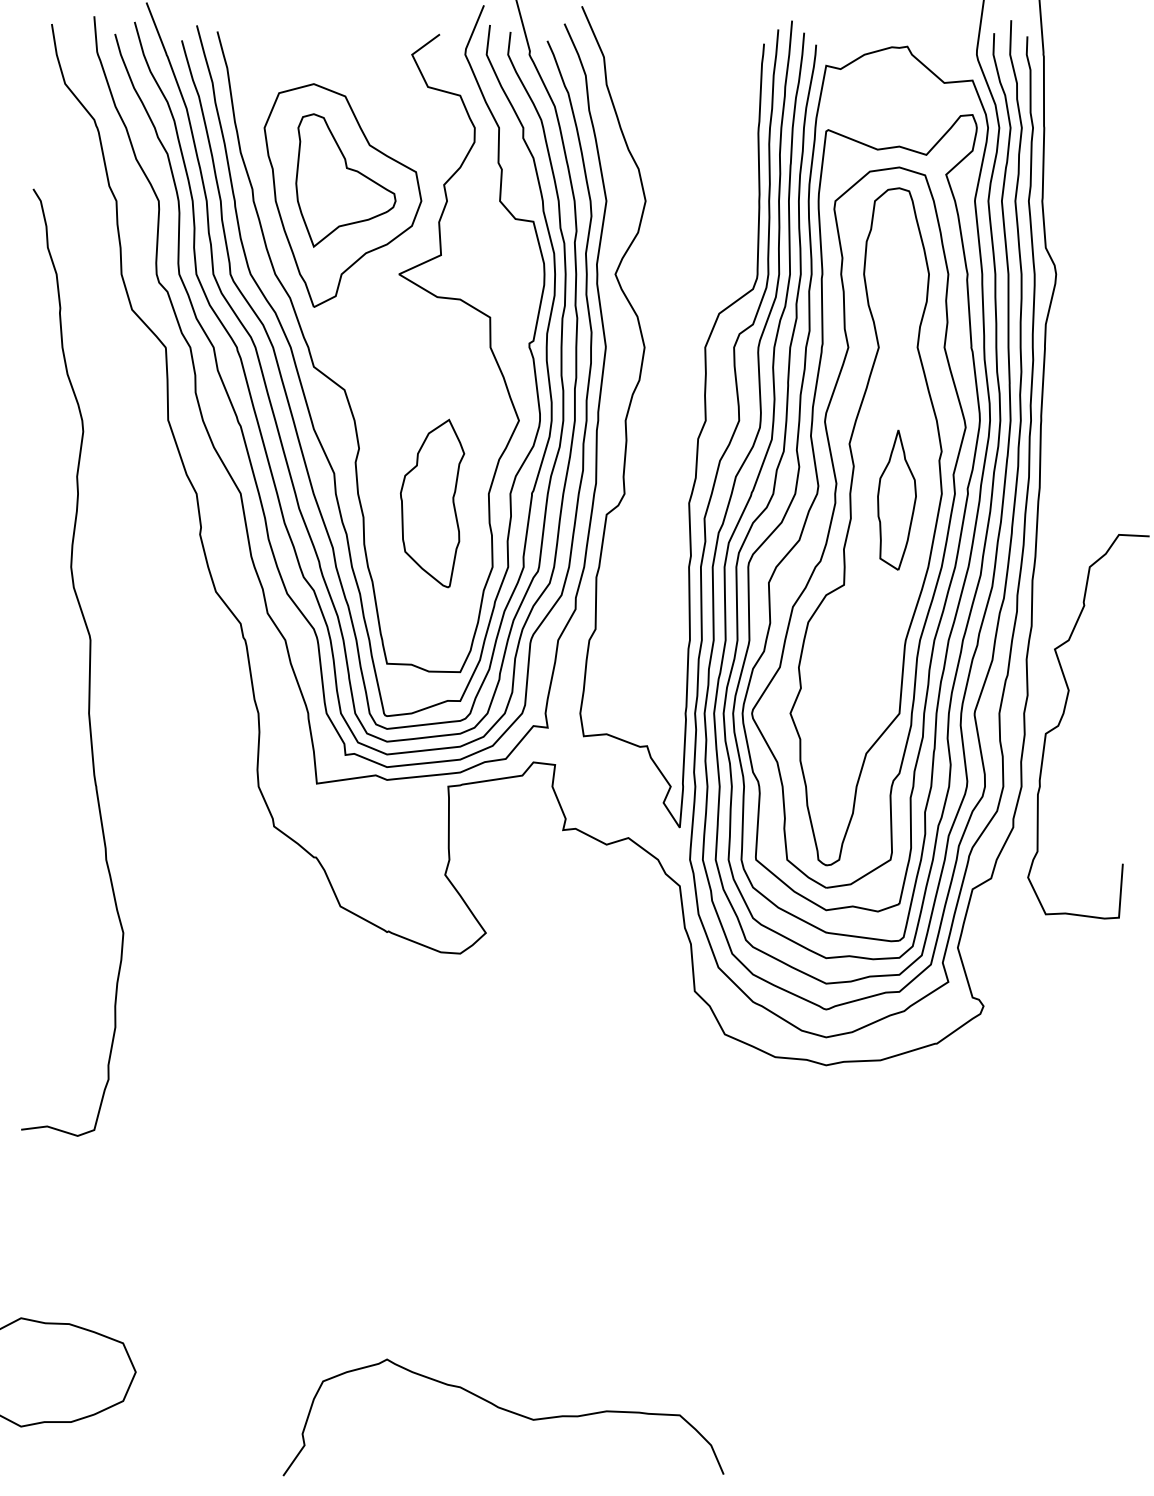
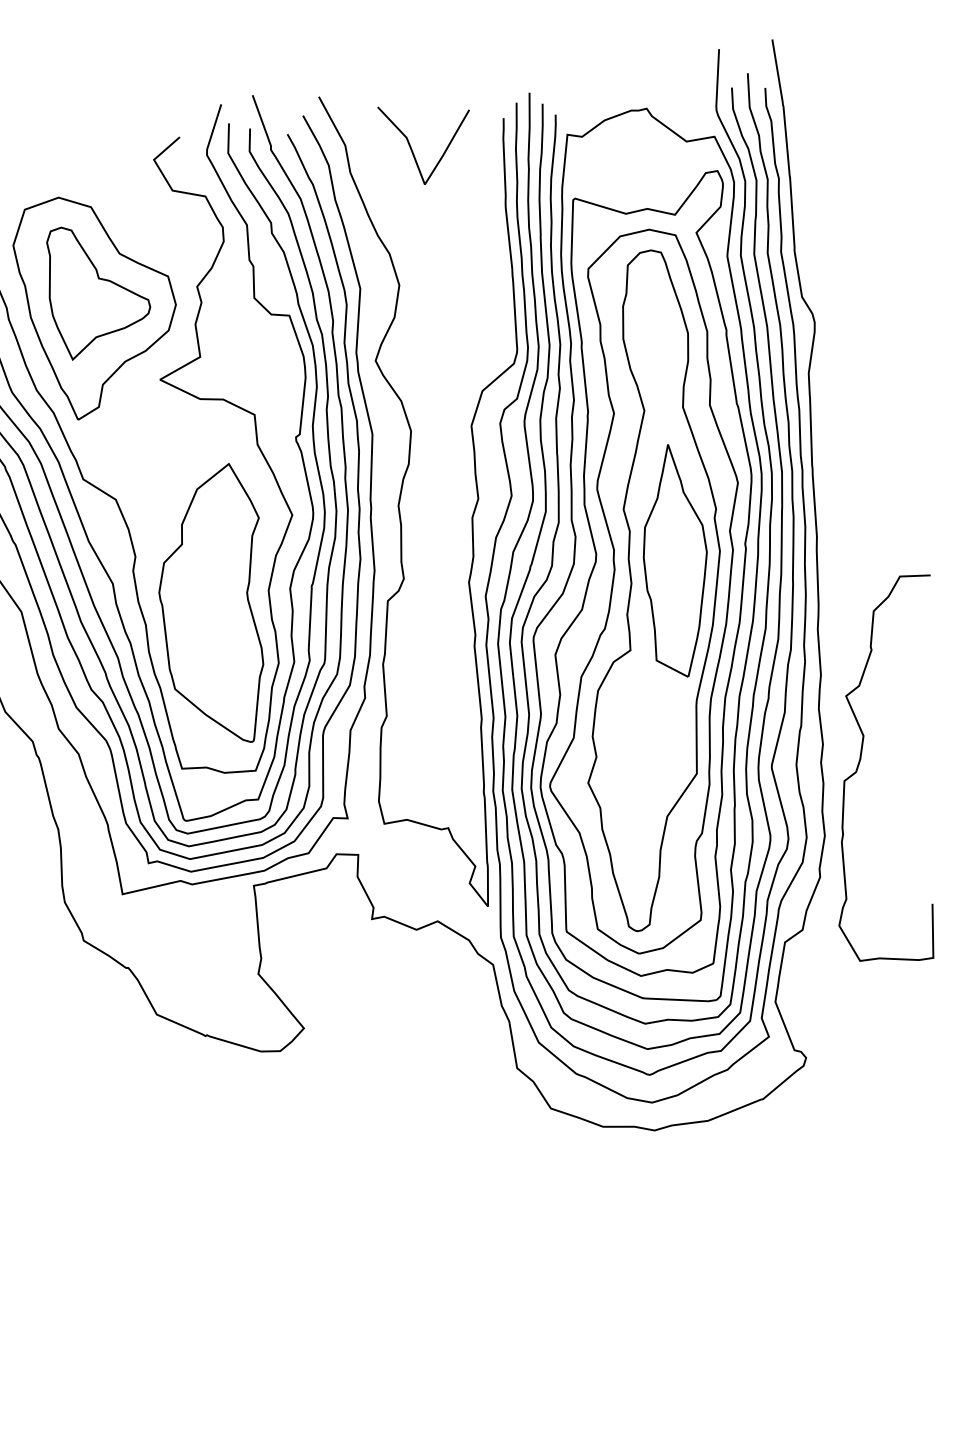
curve: (670, 66) -> (412, 149), added
part: (896, 500) -> (675, 561), size x1.67
part: (432, 503) -> (213, 605), size x1.67

